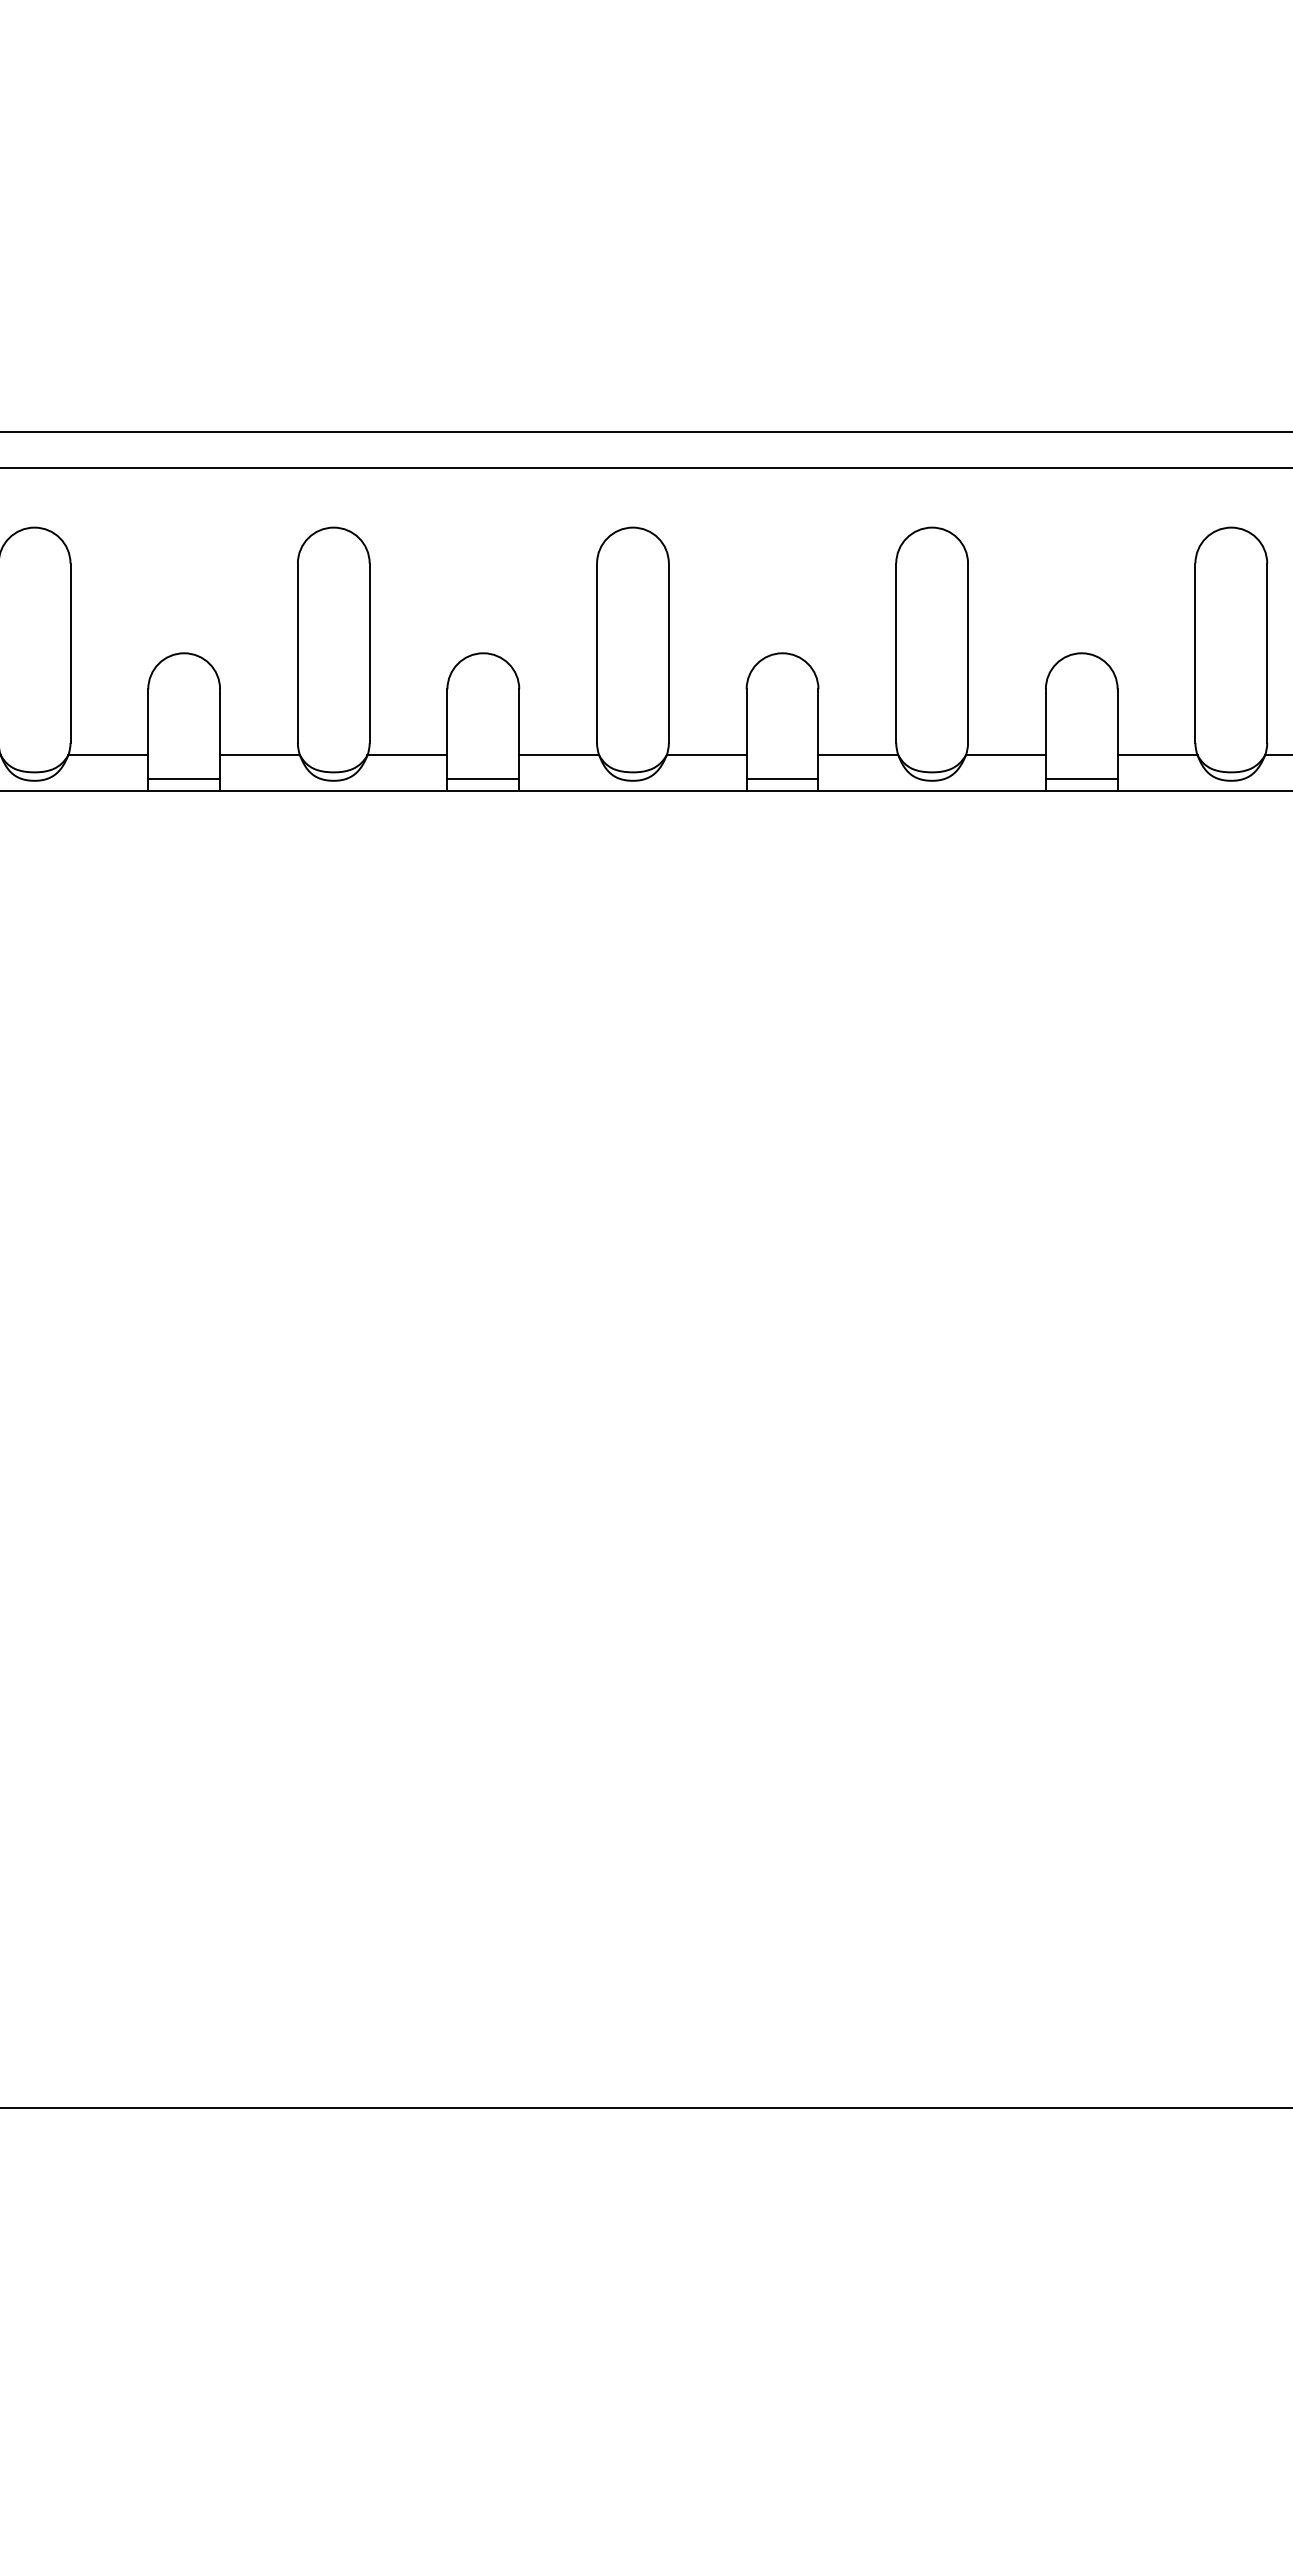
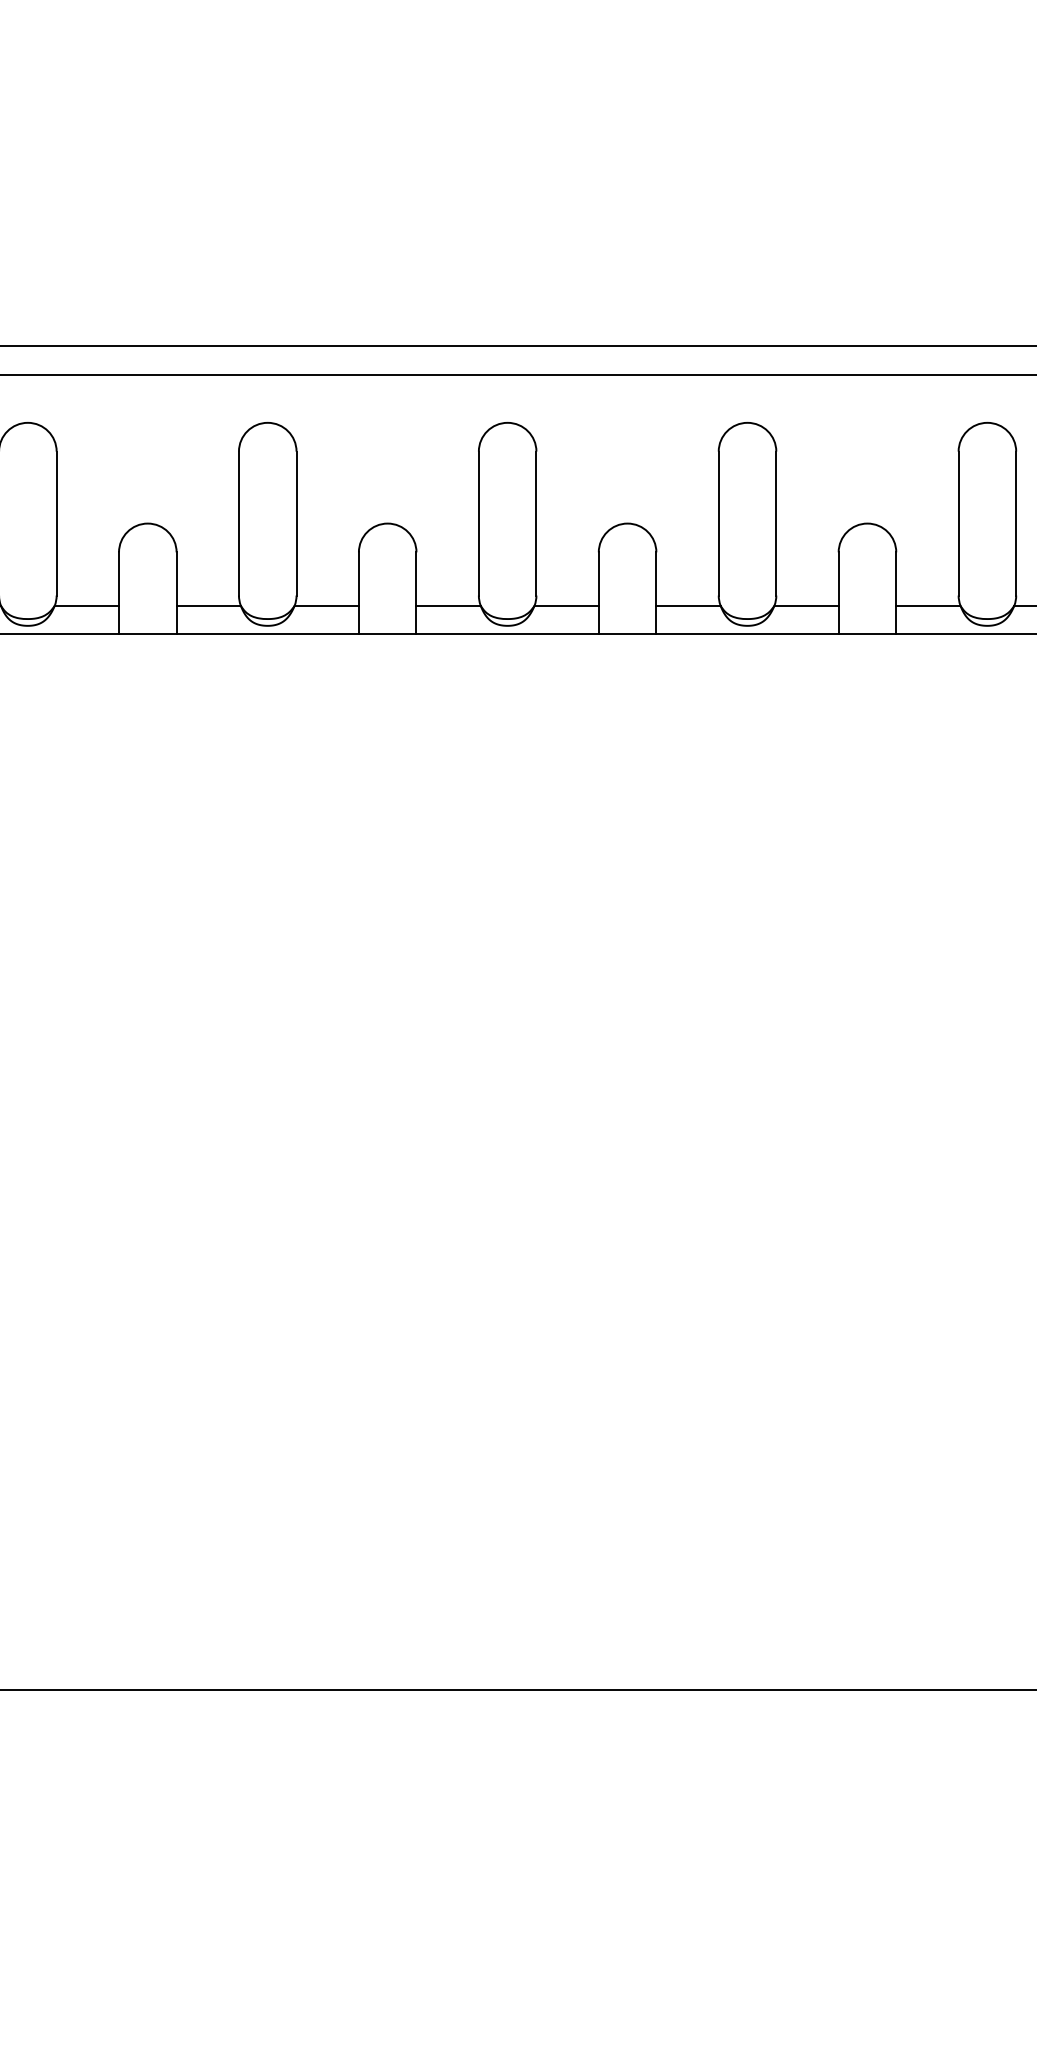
line: (184, 779) -> (148, 624), removed
line: (483, 779) -> (387, 624), removed
line: (782, 779) -> (627, 624), removed
line: (1081, 779) -> (867, 624), removed

